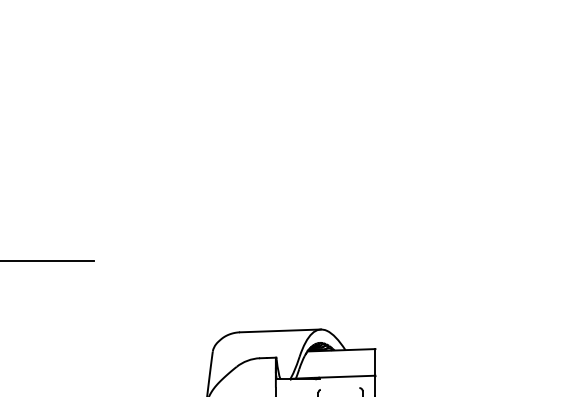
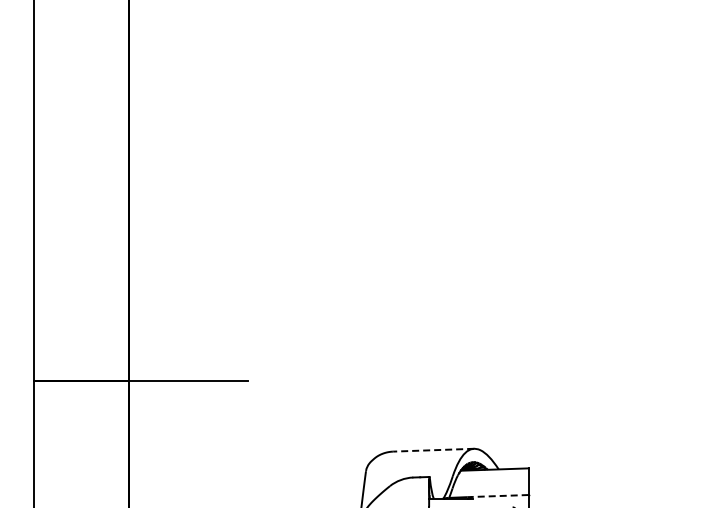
line: (280, 331) -> (433, 450), solid -> dashed
line: (347, 376) -> (500, 495), solid -> dashed

